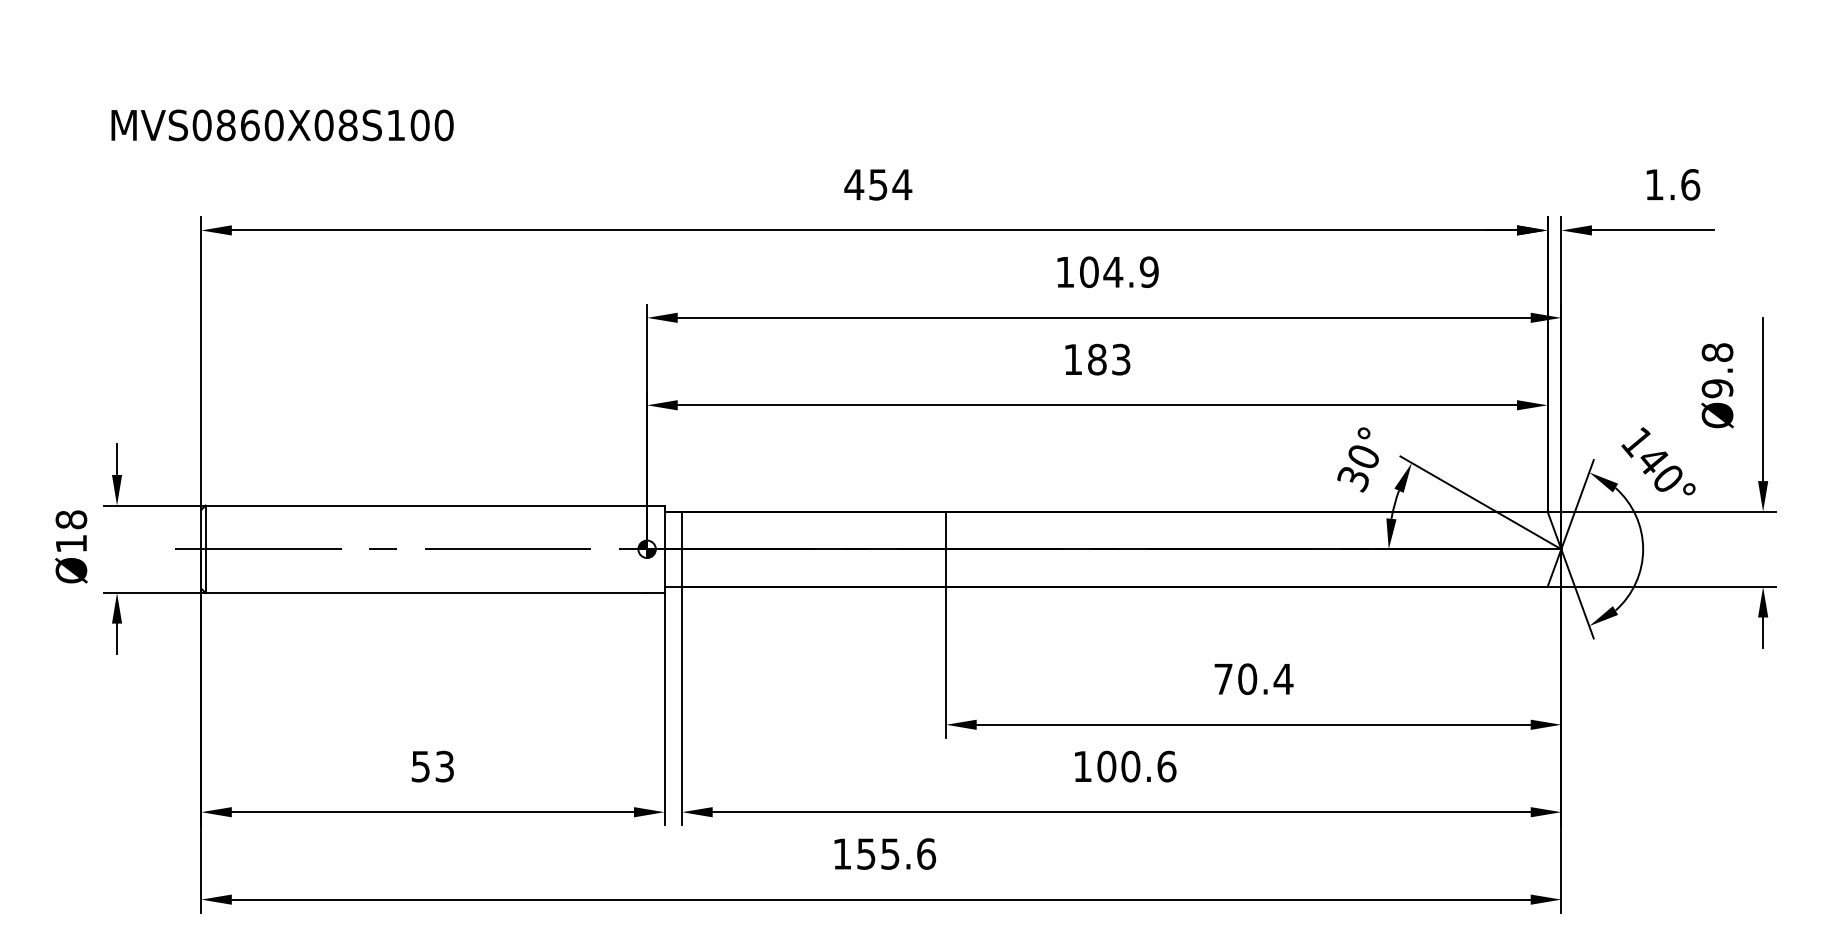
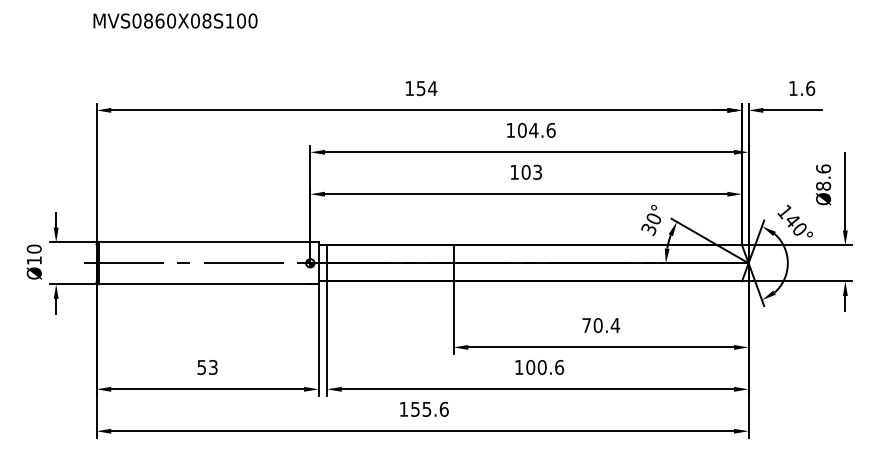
text: (282, 124) -> (175, 20), moved
text: (853, 184) -> (409, 88), 454 -> 154
text: (1148, 270) -> (550, 129), 104.9 -> 104.6
text: (1095, 359) -> (525, 172), 183 -> 103
text: (1717, 370) -> (823, 177), Ø9.8 -> Ø8.6
text: (71, 518) -> (34, 248), Ø18 -> Ø10

